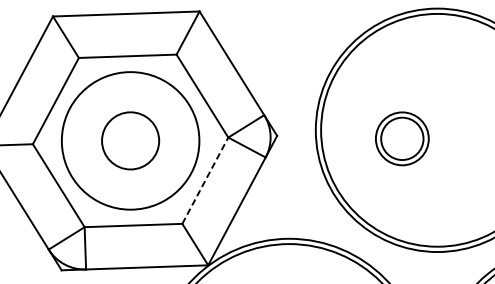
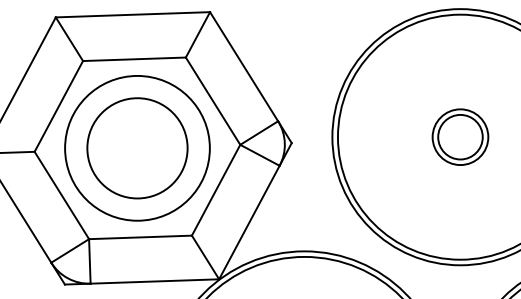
part: (402, 138) -> (460, 136), moved
circle: (130, 141) -> (137, 148), size x1.67
line: (205, 180) -> (216, 189), dashed -> solid

